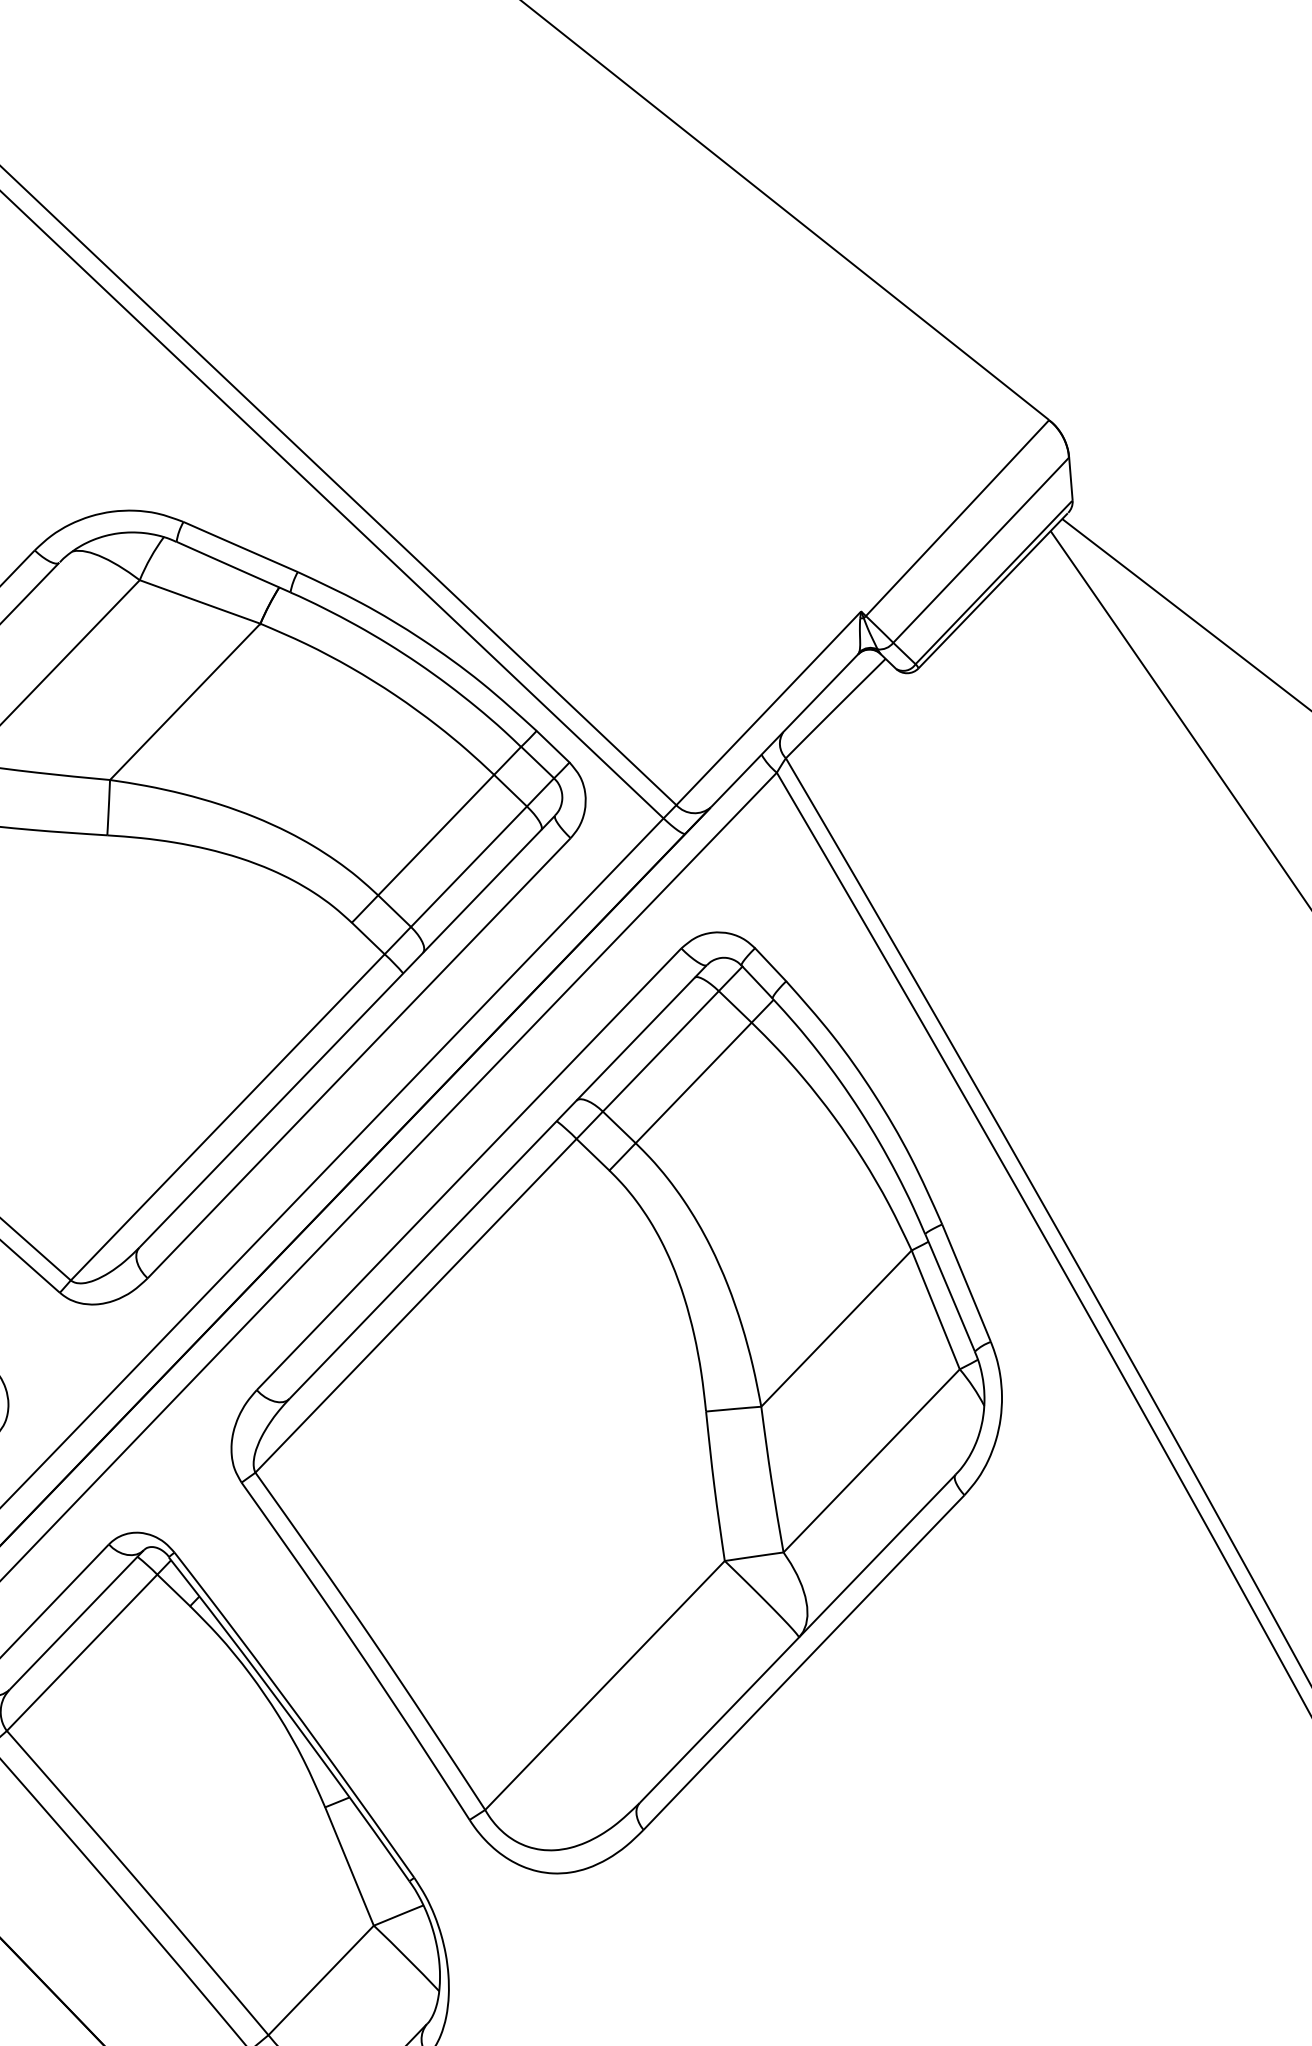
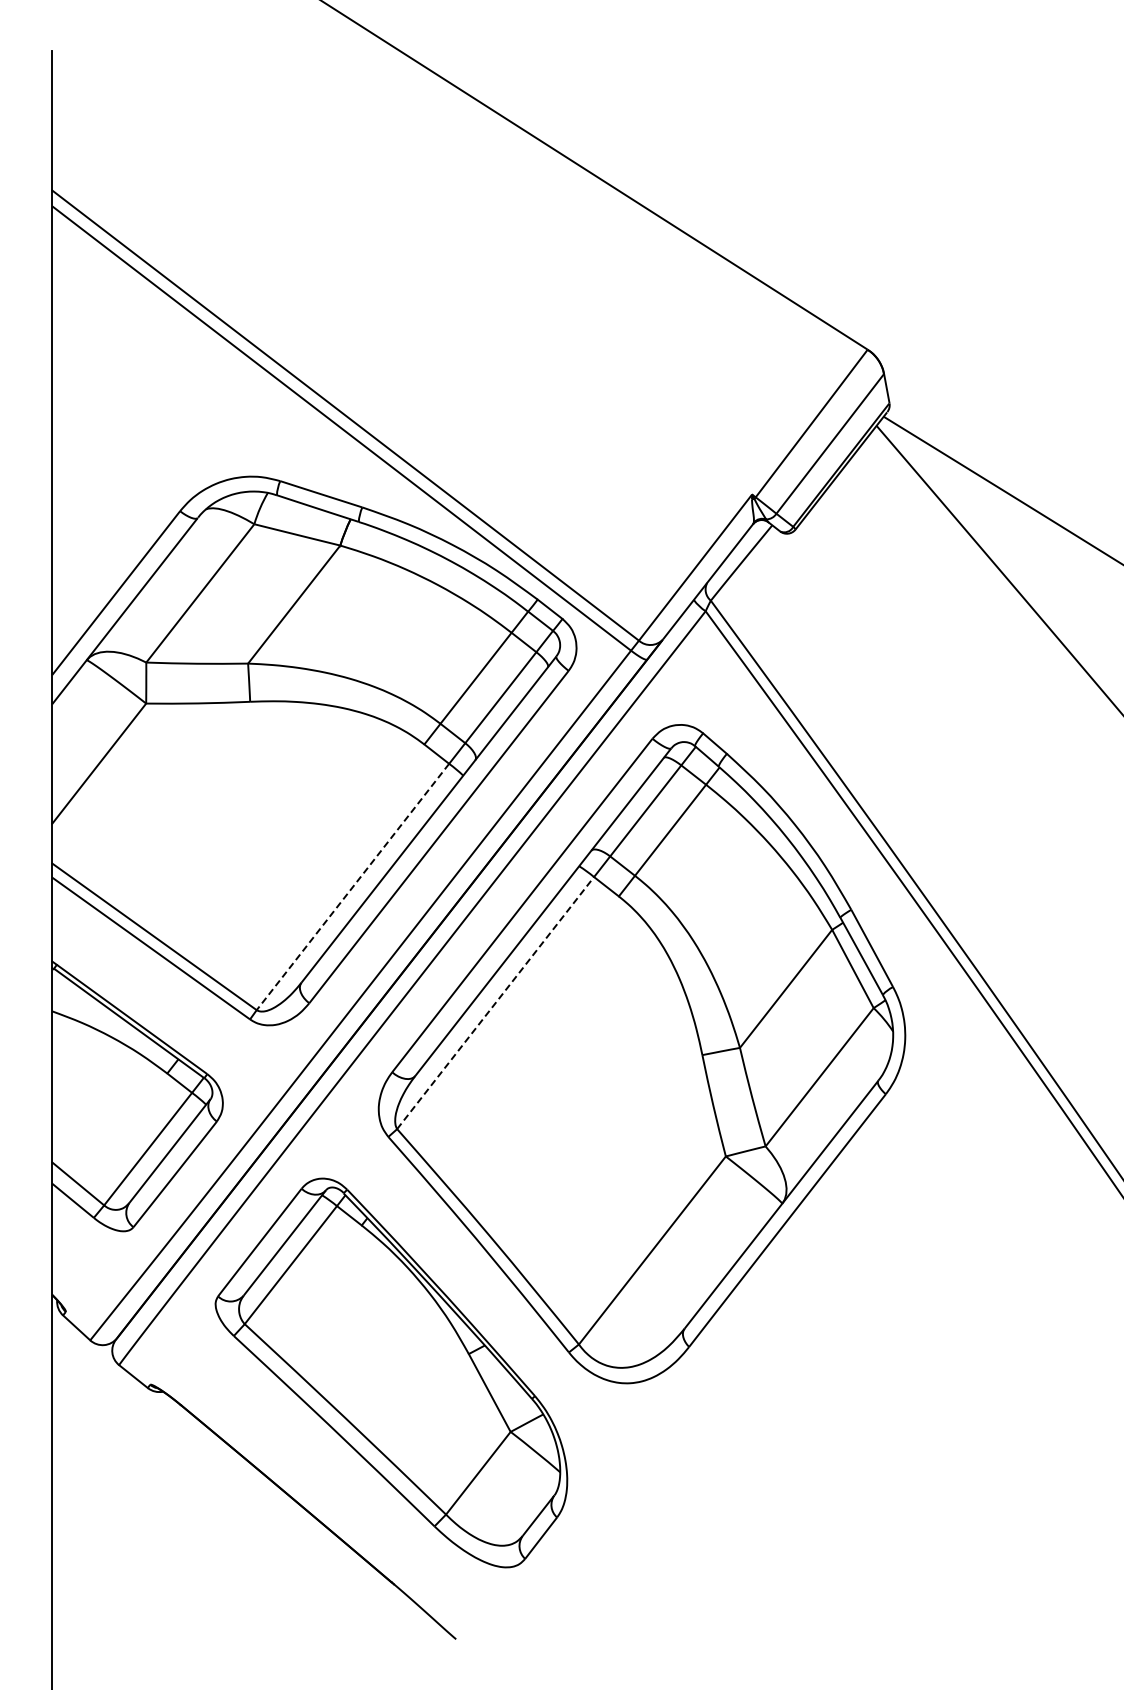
line: (227, 1118) -> (352, 887), solid -> dashed
line: (415, 1306) -> (495, 1003), solid -> dashed

